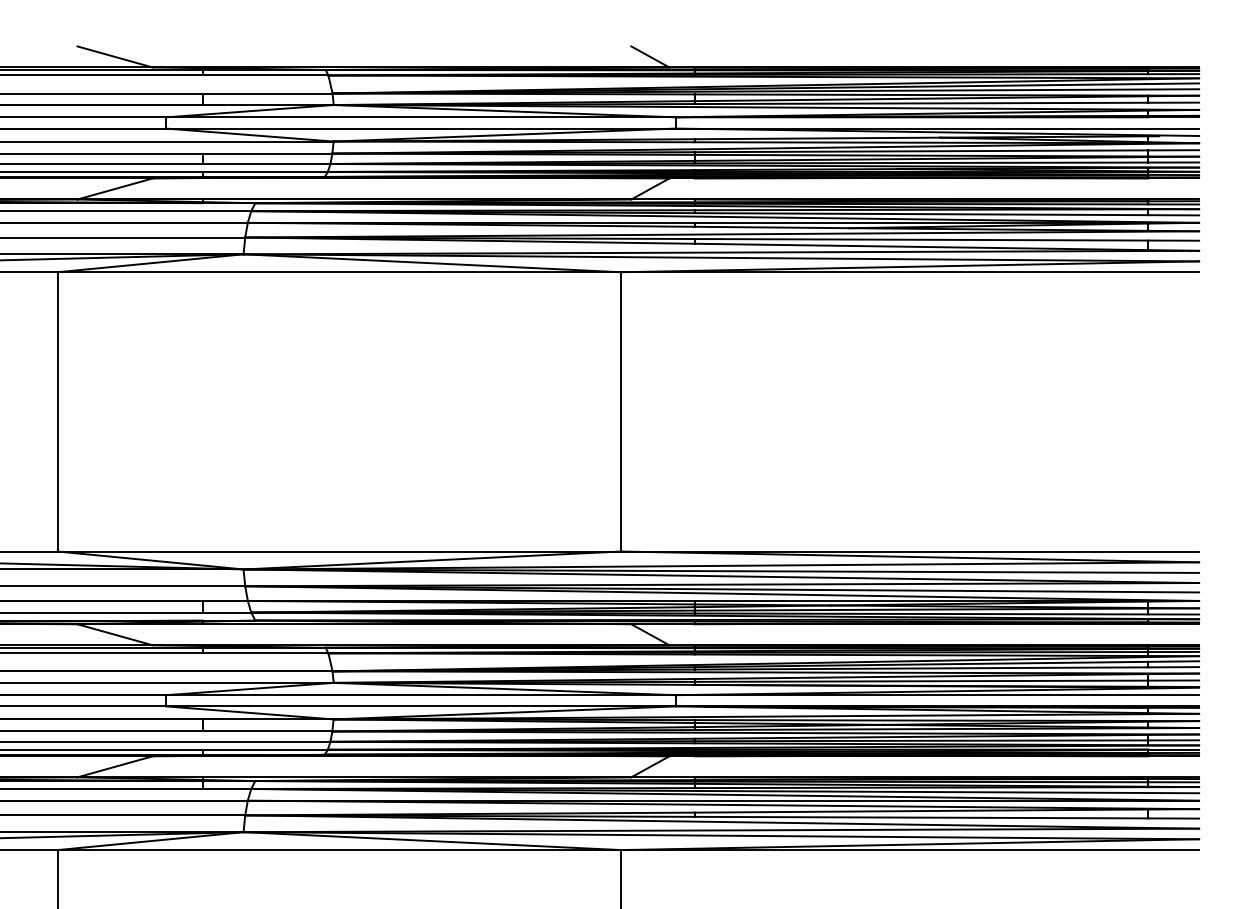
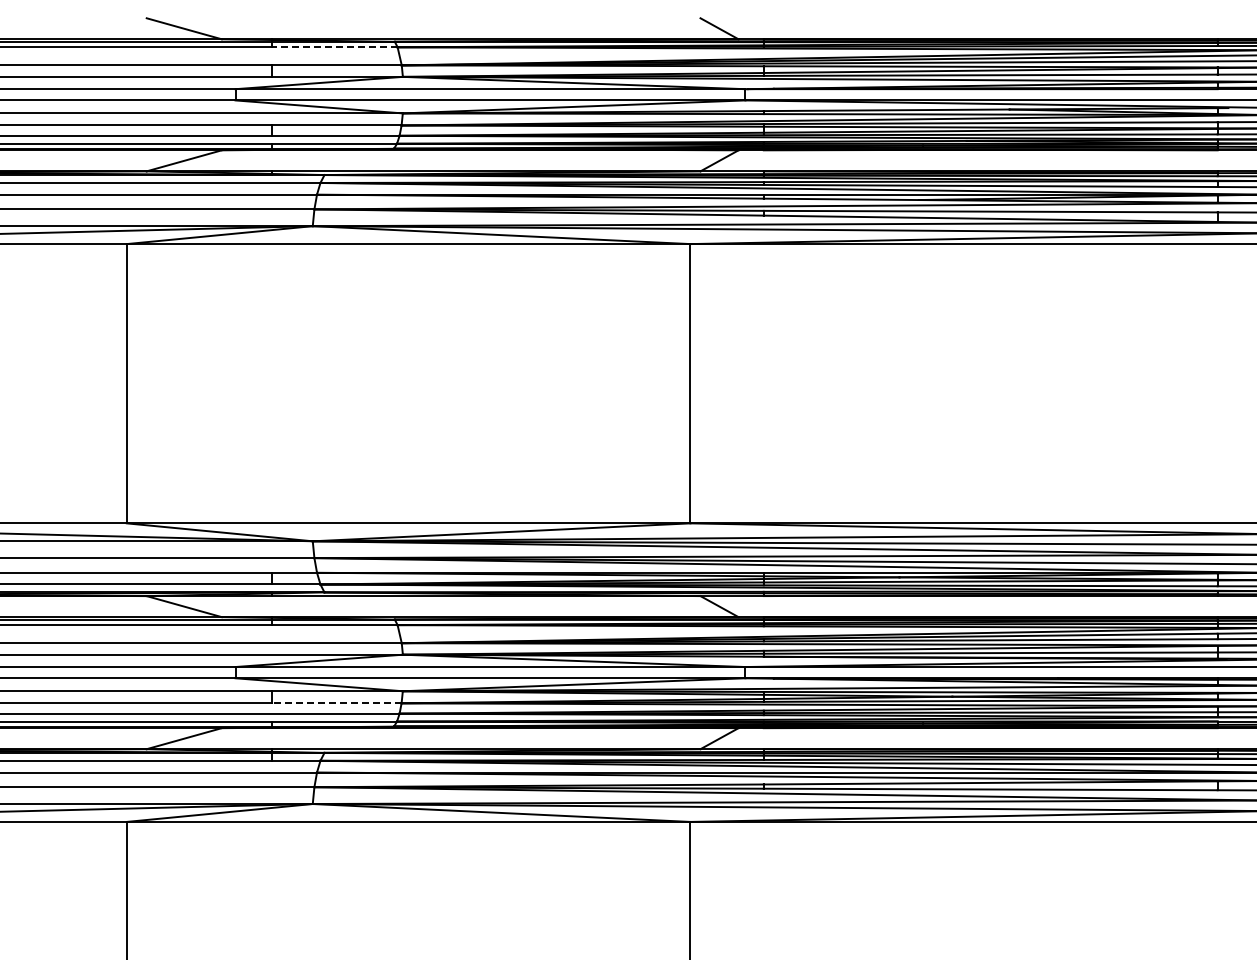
line: (265, 75) -> (334, 47), solid -> dashed
line: (267, 731) -> (336, 703), solid -> dashed

